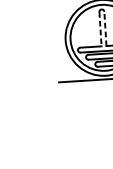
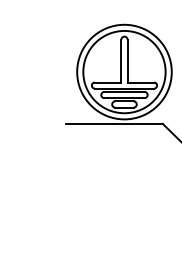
line: (105, 28) -> (127, 60), dashed -> solid
line: (100, 29) -> (121, 61), dashed -> solid

